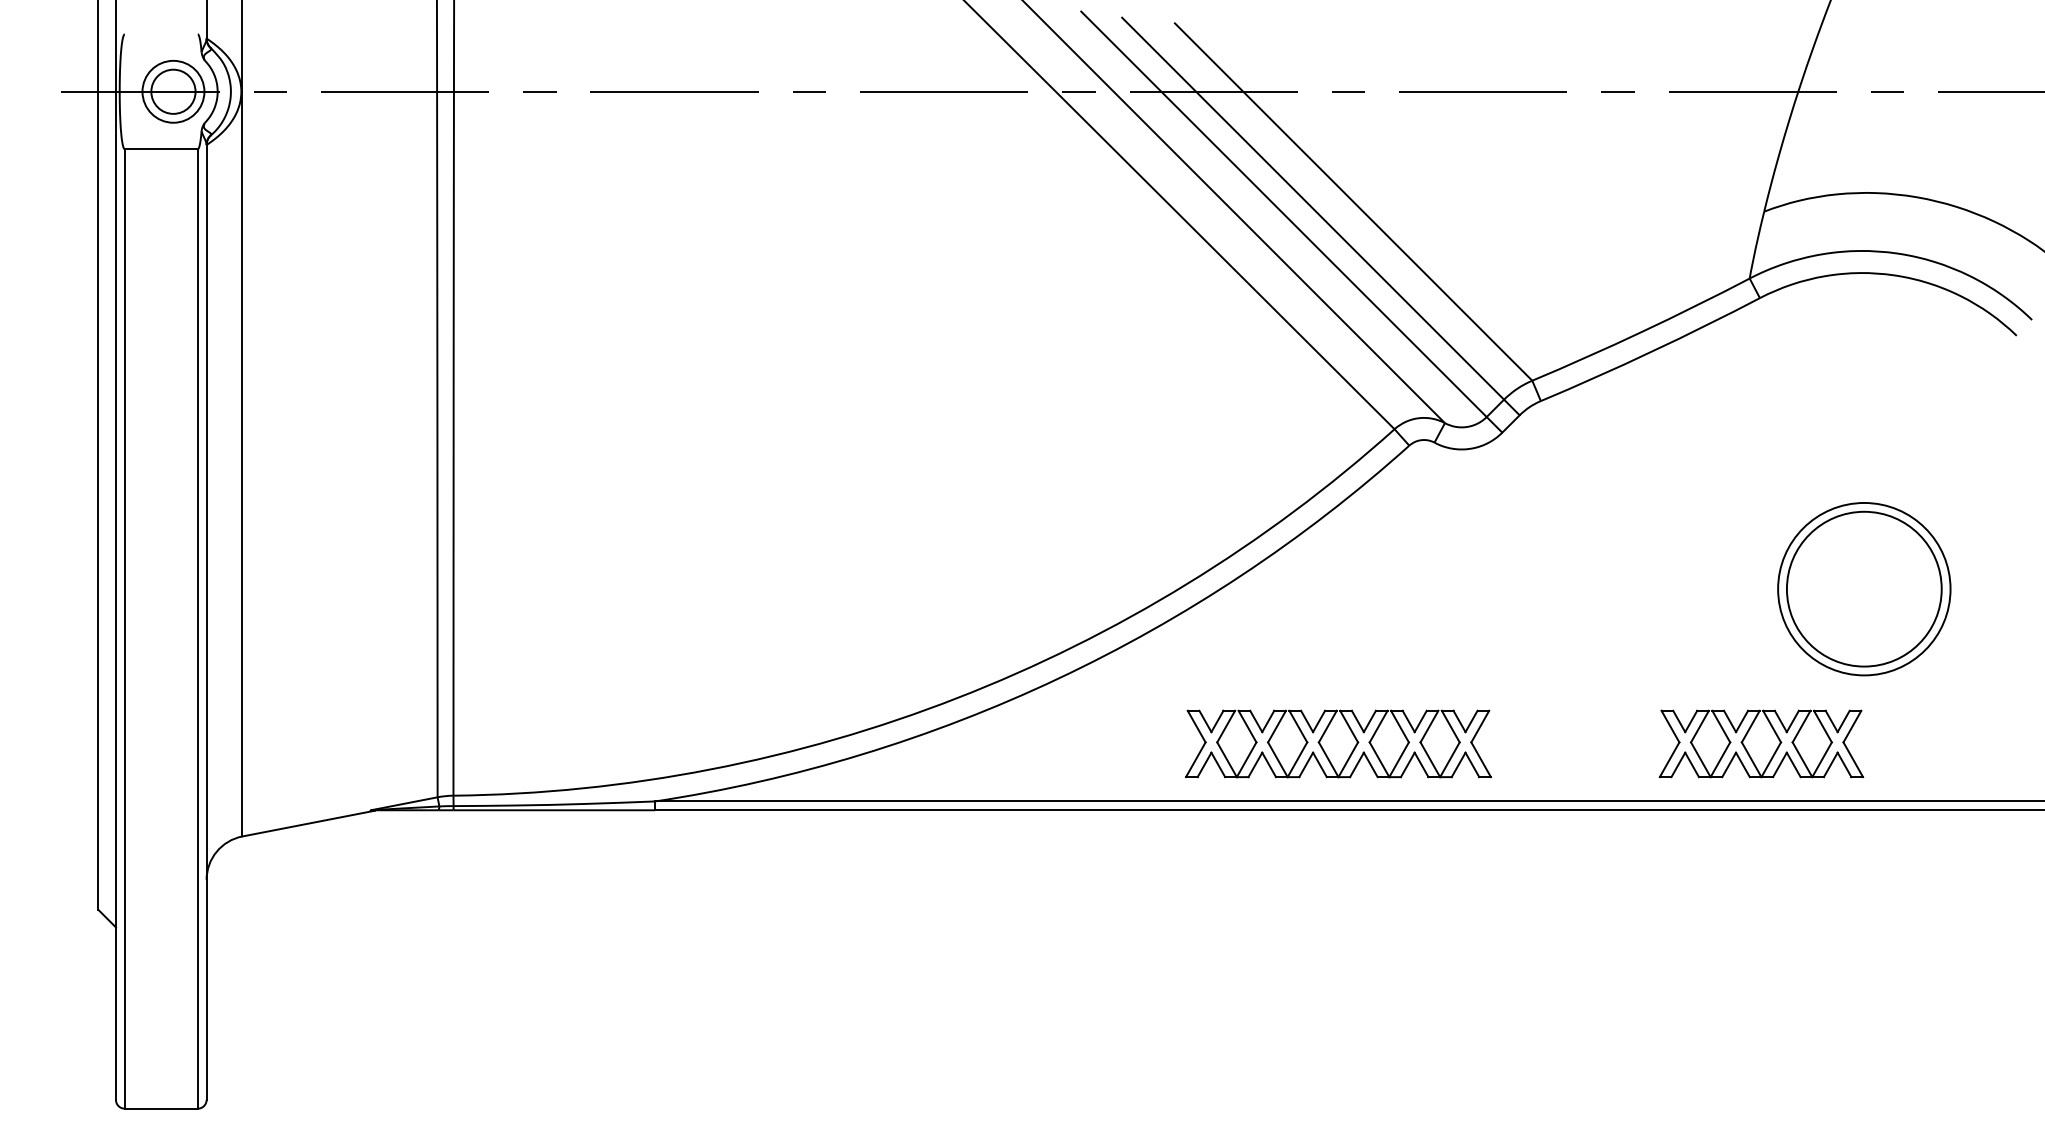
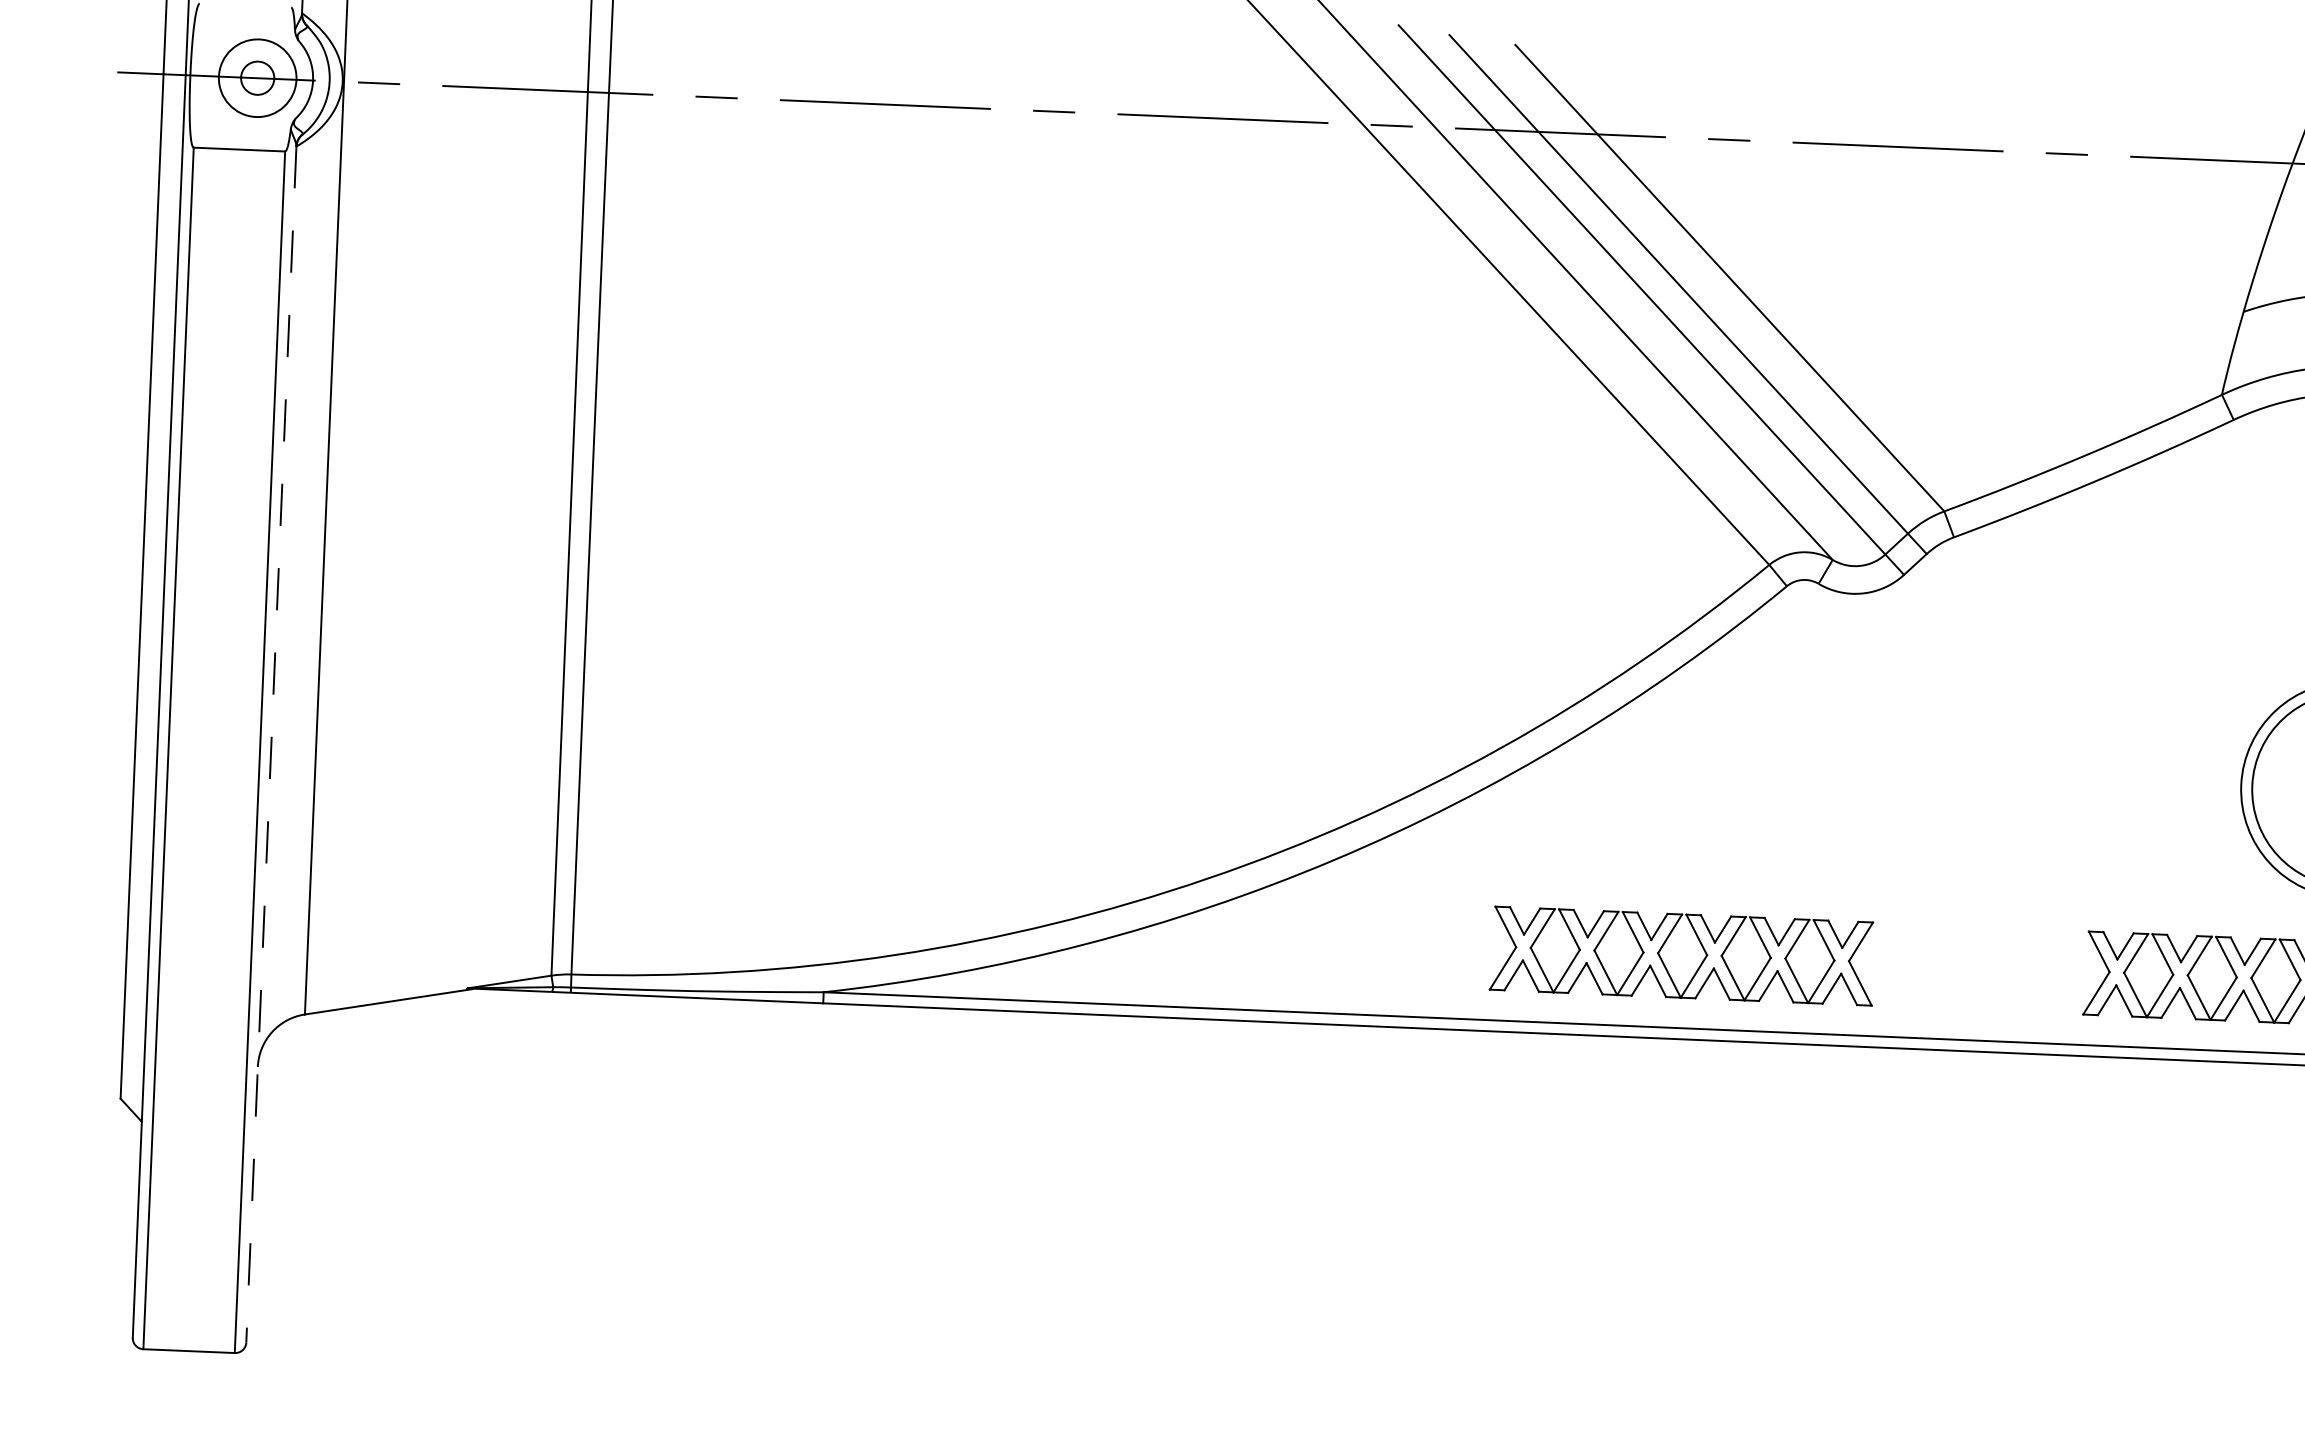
circle: (173, 91) -> (257, 77), size x0.6
line: (206, 622) -> (271, 744), solid -> dashed

